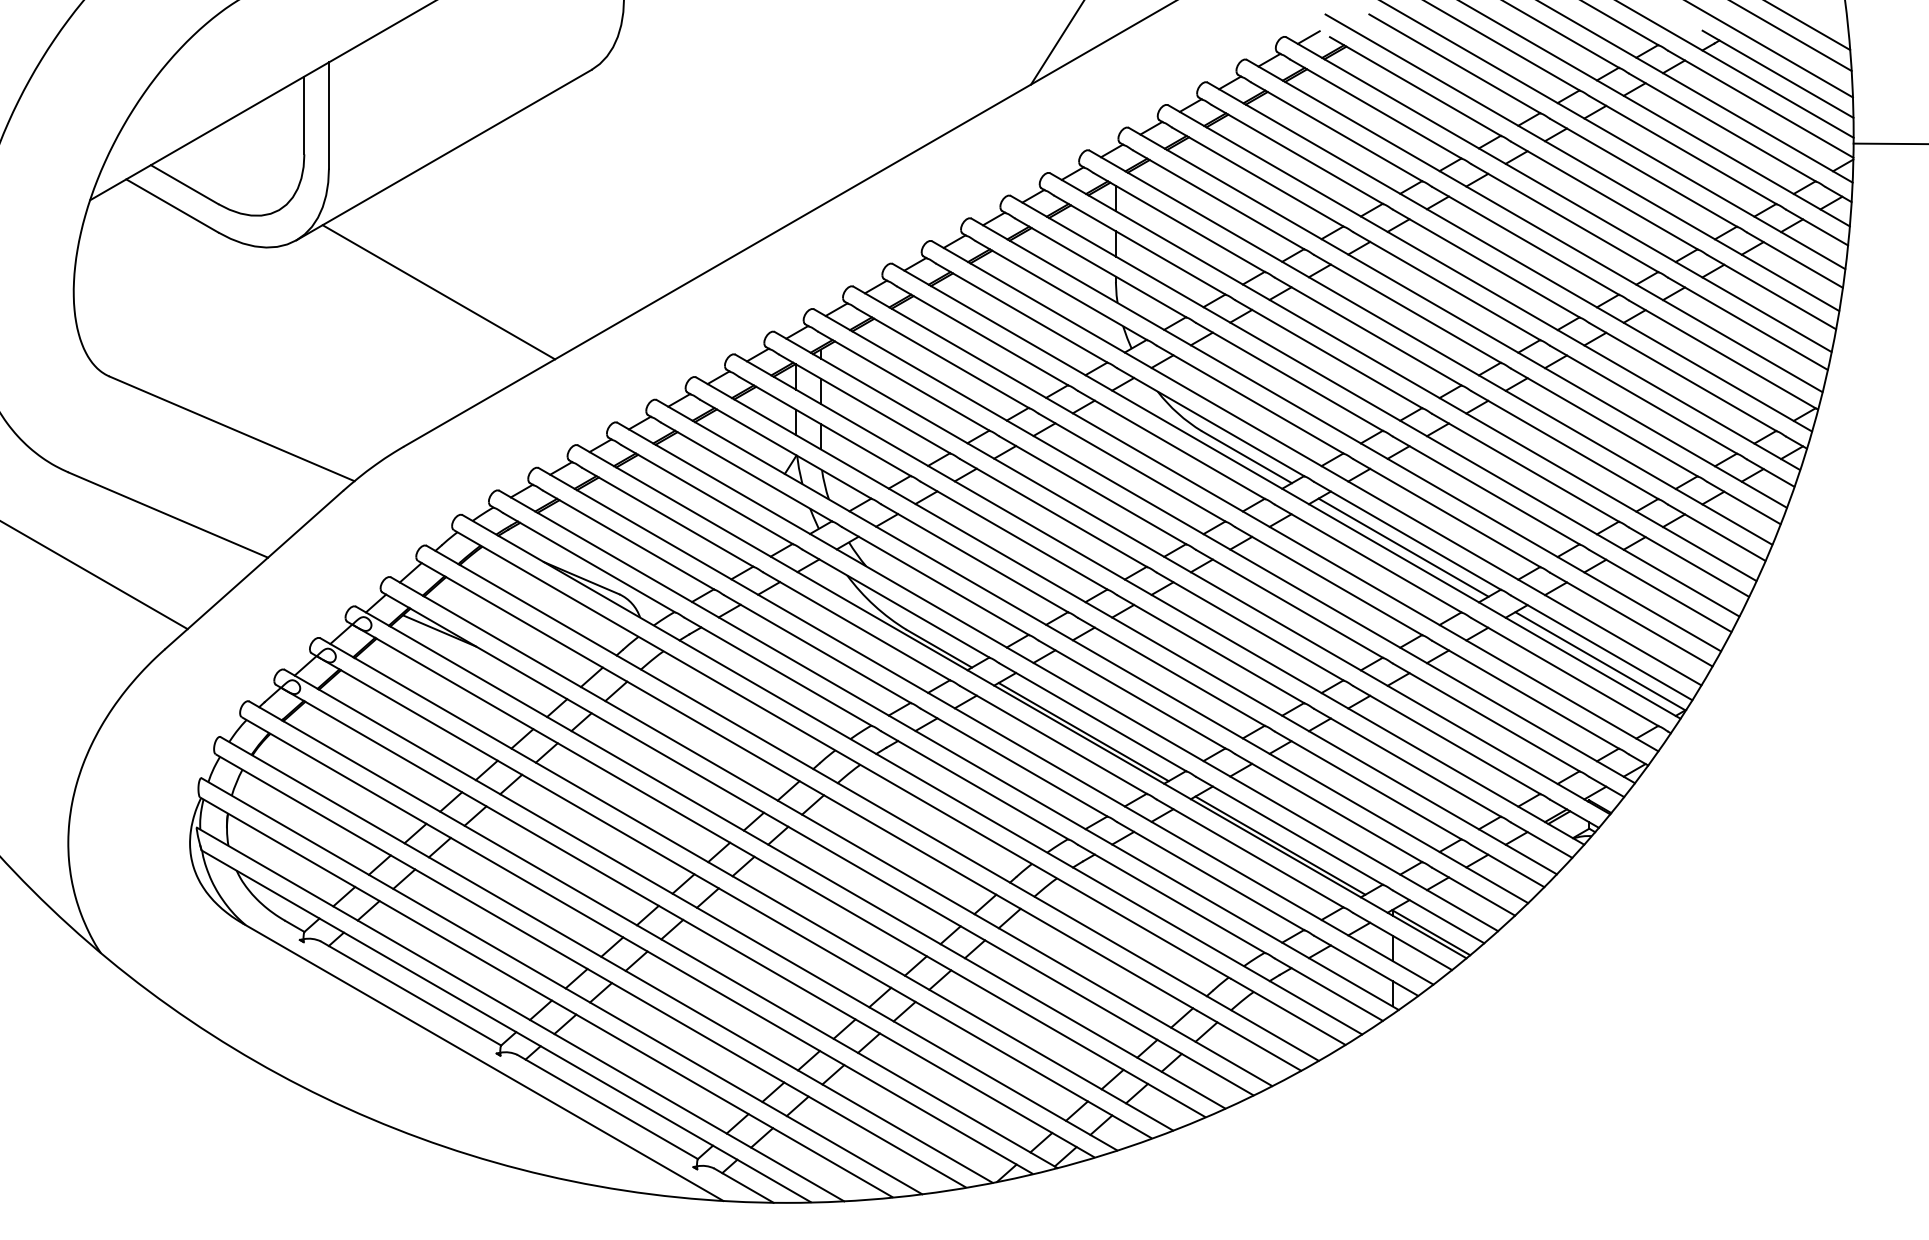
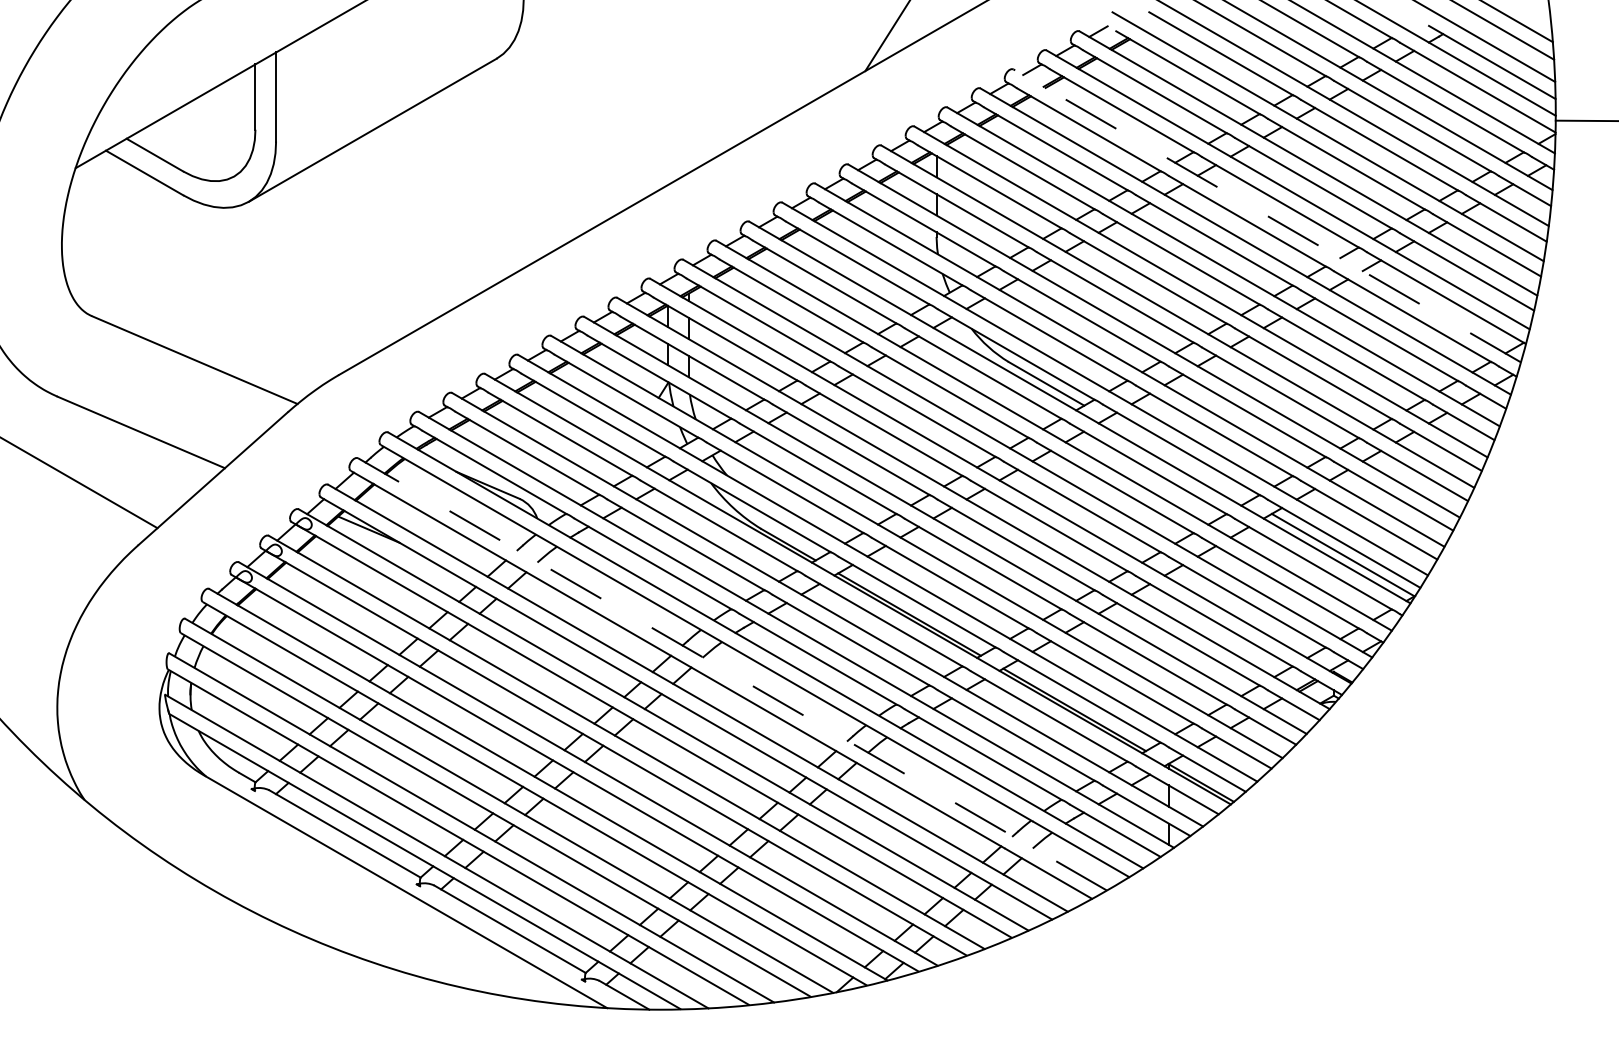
line: (1509, 257) -> (1266, 216), solid -> dashed
line: (438, 292) -> (368, 245), removed
line: (1403, 547) -> (1177, 459), removed
line: (872, 803) -> (732, 674), solid -> dashed

